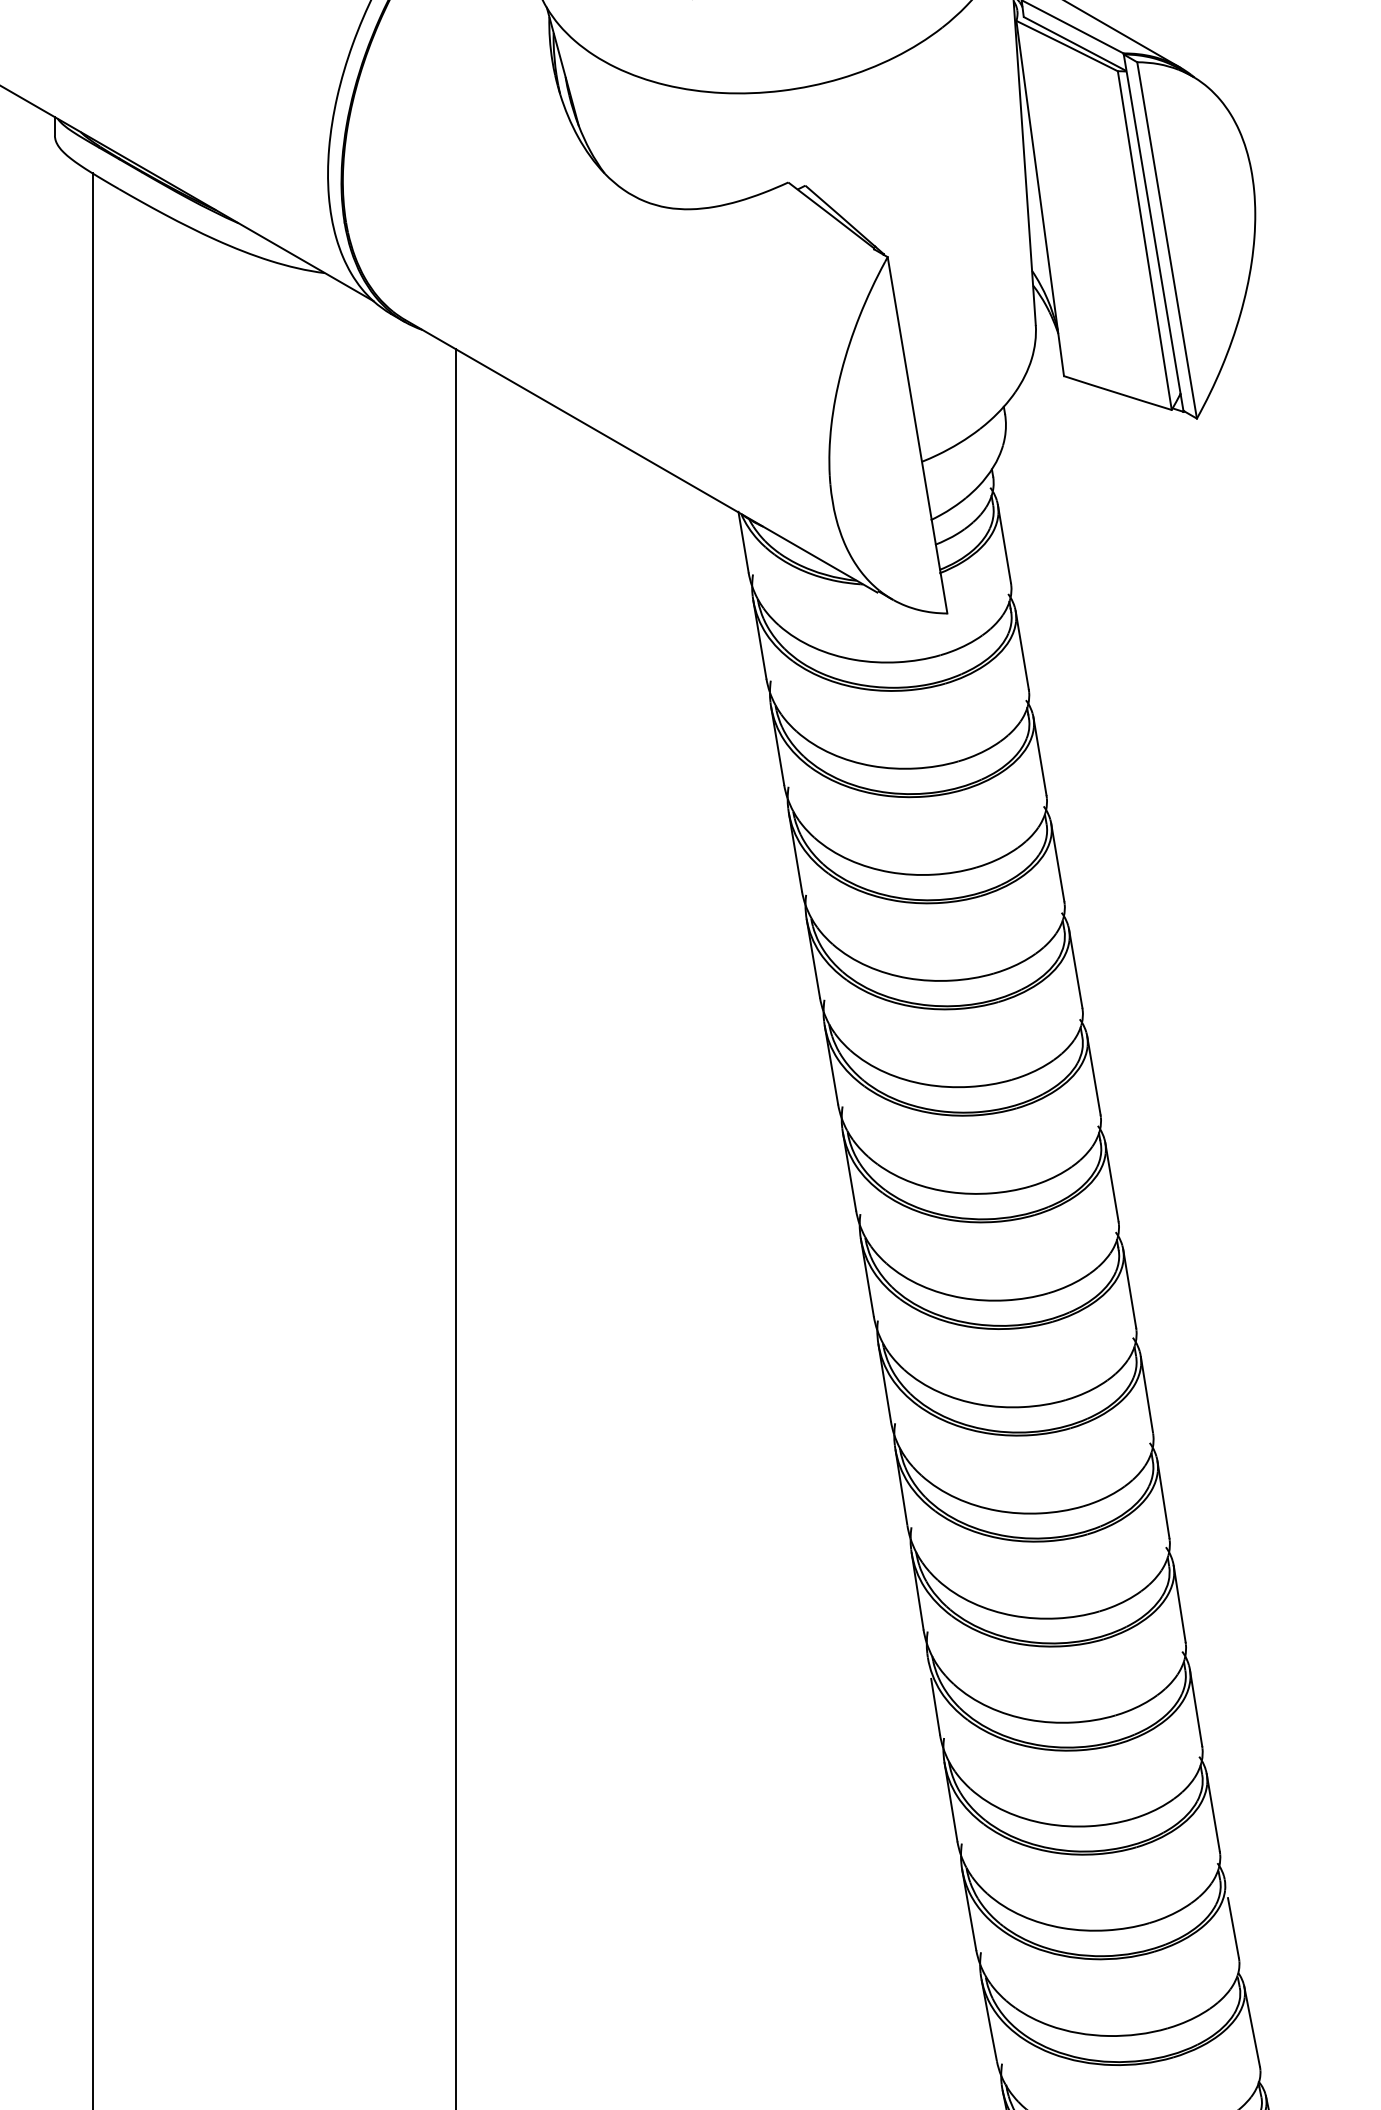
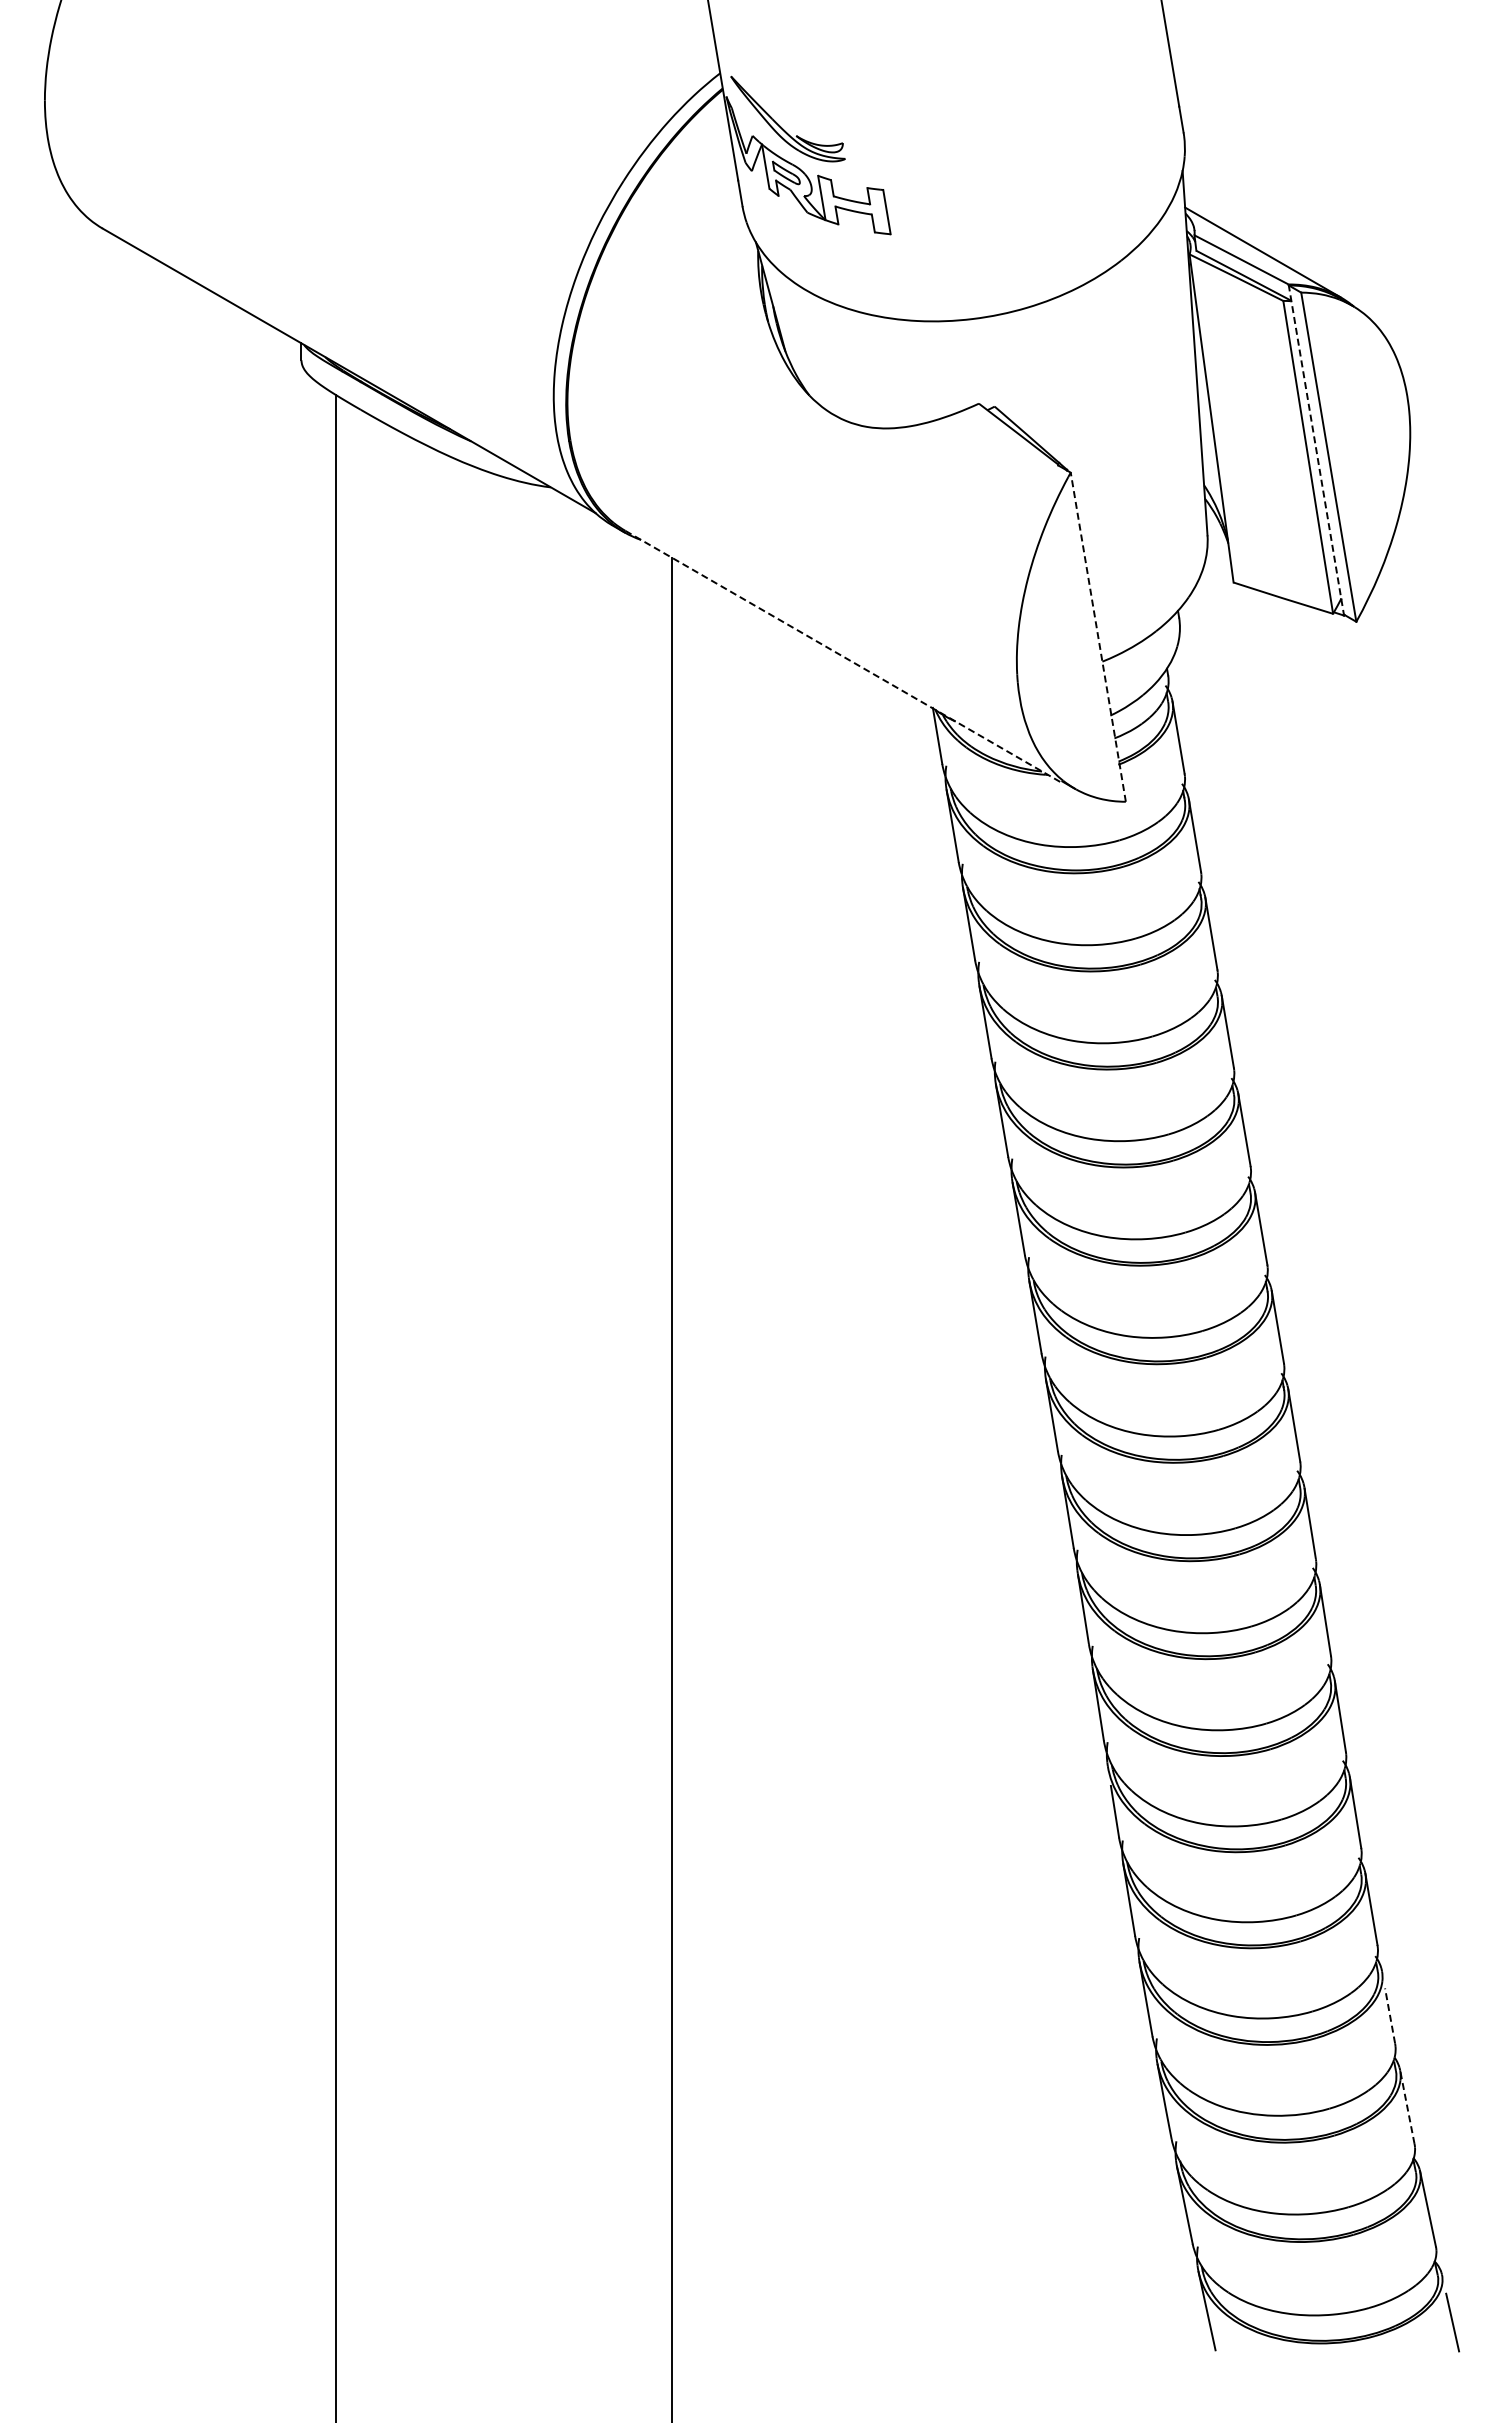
line: (1153, 233) -> (1316, 450), solid -> dashed
line: (917, 435) -> (1098, 637), solid -> dashed
line: (641, 456) -> (843, 656), solid -> dashed
line: (1233, 1927) -> (1390, 2015), solid -> dashed
line: (1252, 2025) -> (1407, 2106), solid -> dashed

